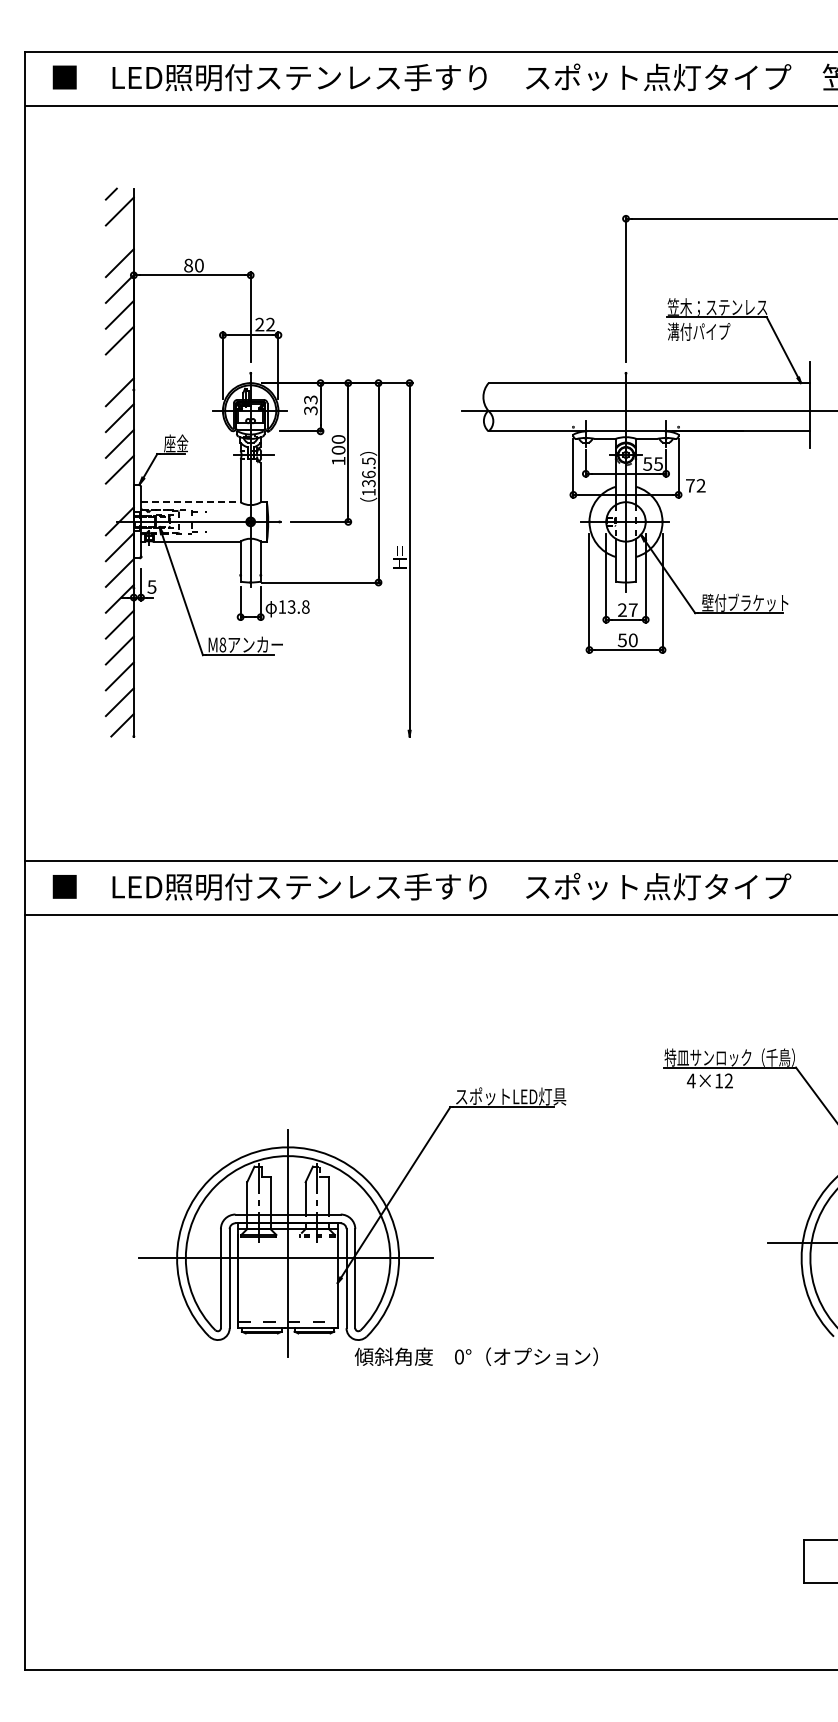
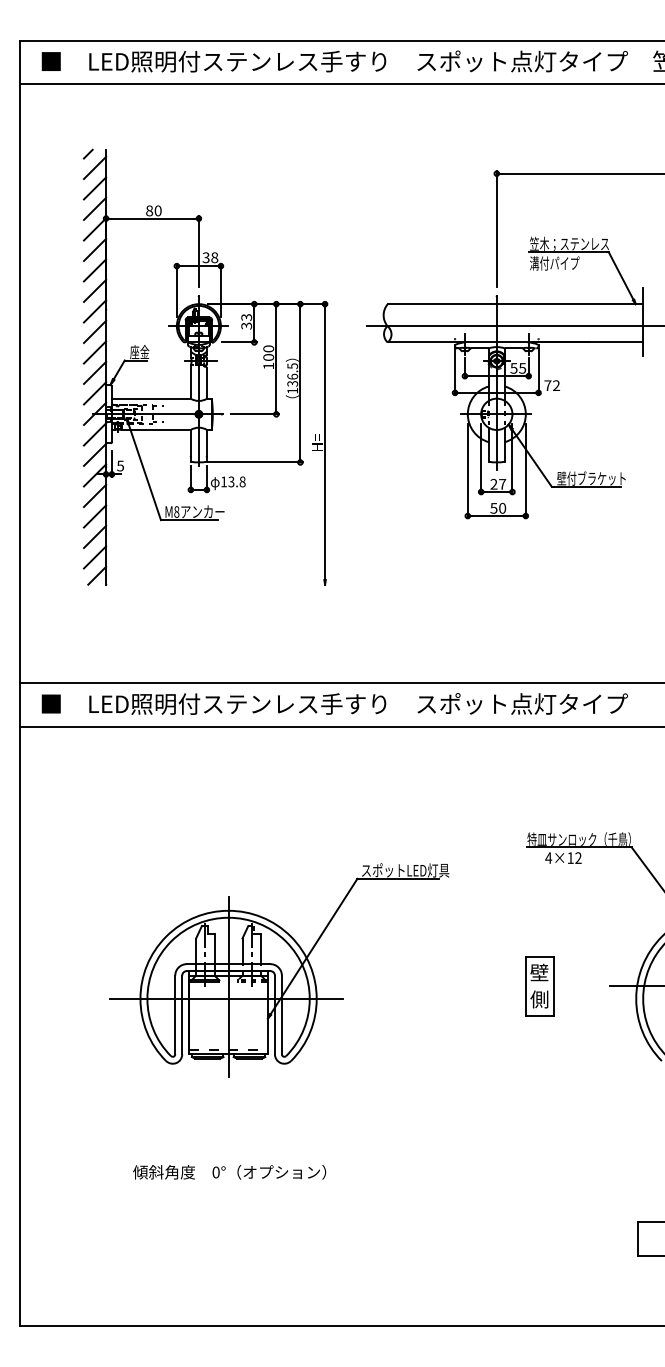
line: (119, 237) -> (94, 188), added
text: (265, 324) -> (210, 257), 22 -> 38
line: (119, 366) -> (94, 290), added
line: (119, 495) -> (94, 393), added
line: (190, 502) -> (151, 398), dashed -> solid
part: (679, 1242) -> (539, 986), added
text: (475, 1356) -> (228, 1172), moved

